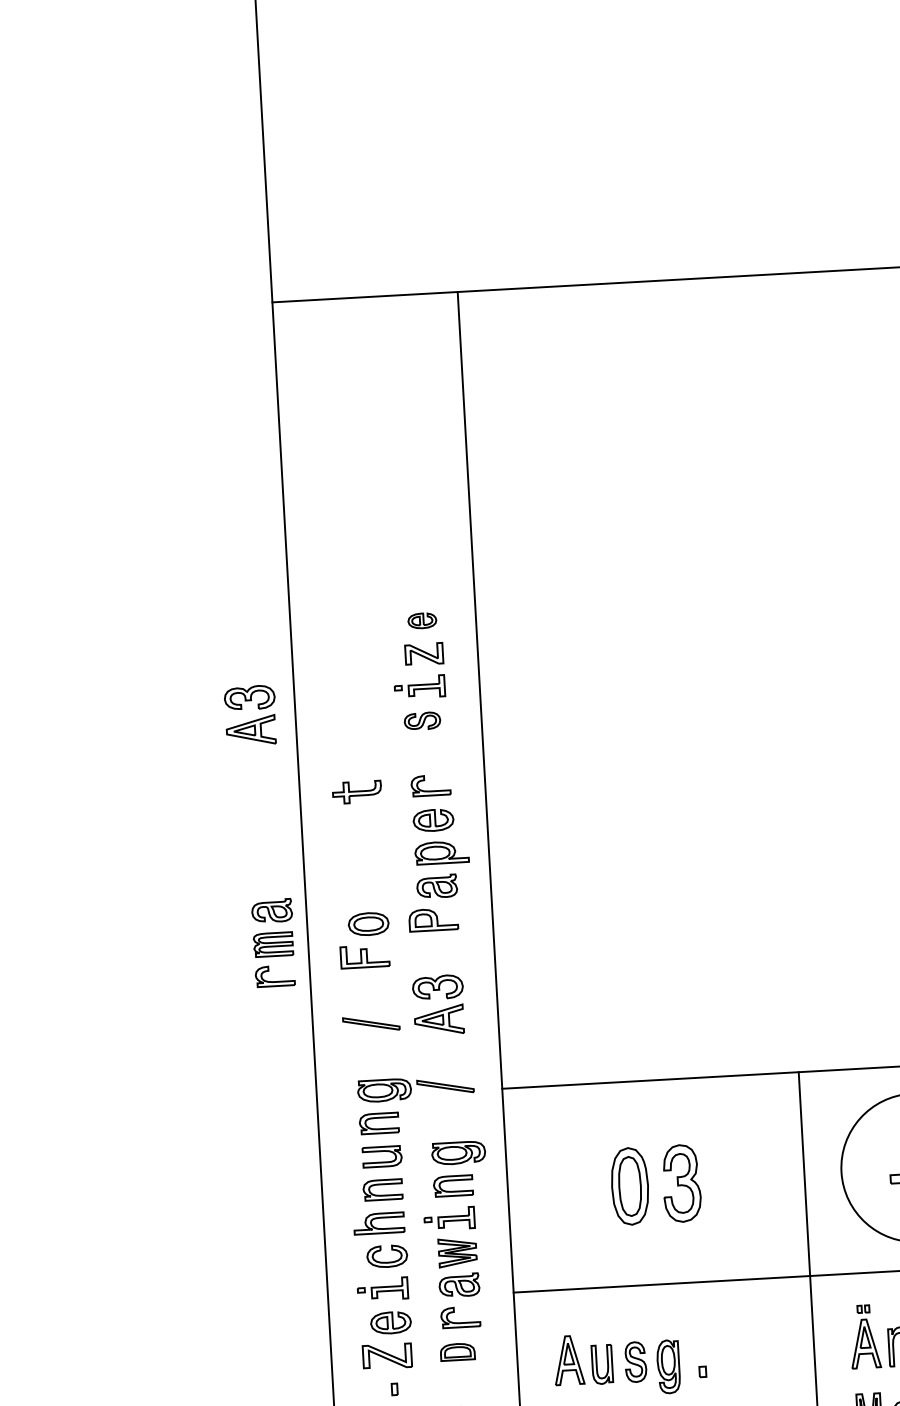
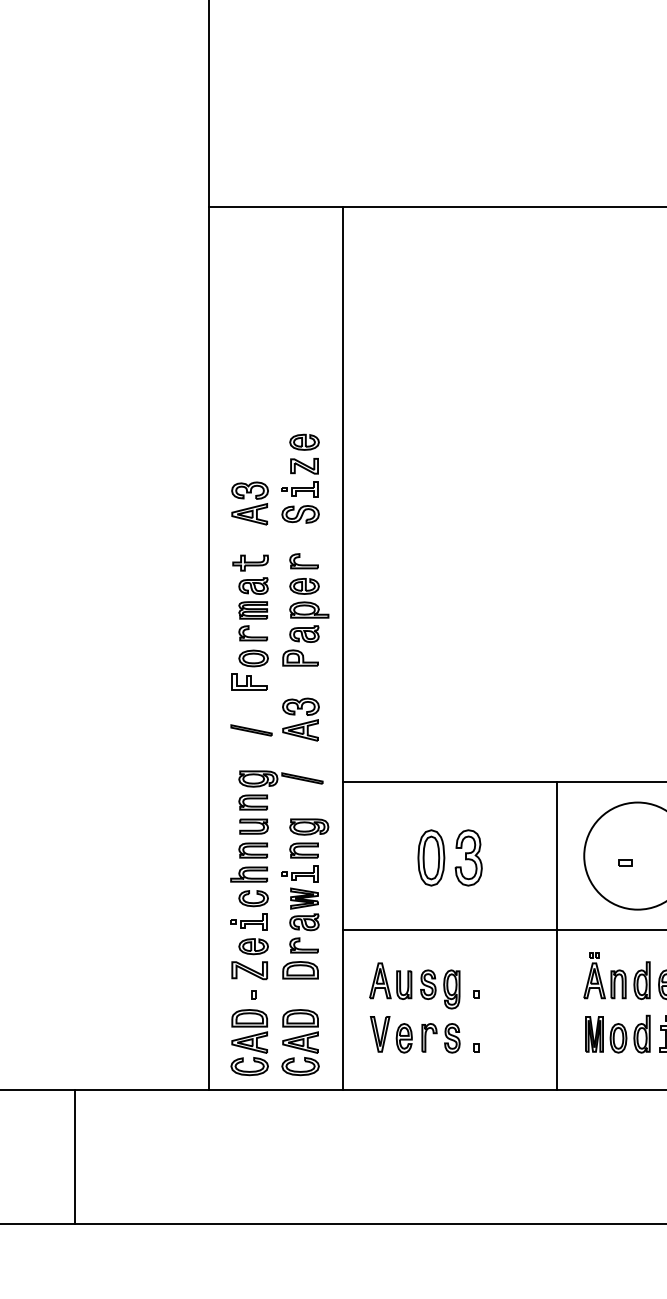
part: (422, 619) -> (304, 441), size x1.43
part: (249, 715) -> (249, 503), moved
part: (422, 721) -> (300, 514), size x1.43
part: (273, 943) -> (253, 609), moved
part: (457, 1352) -> (300, 970), size x1.43

